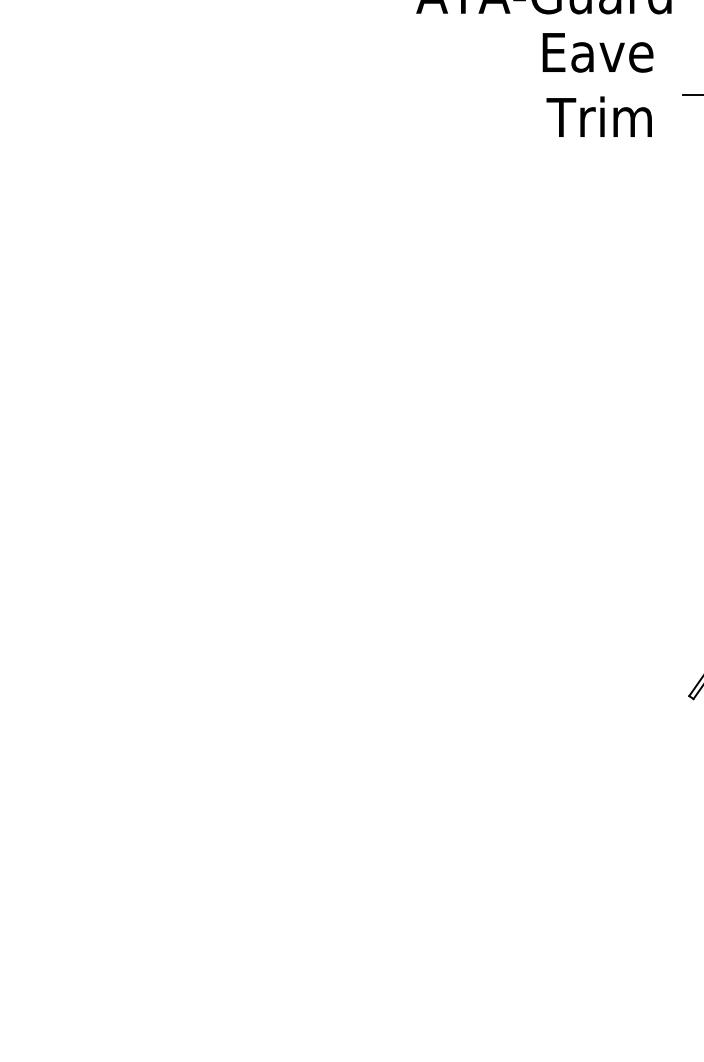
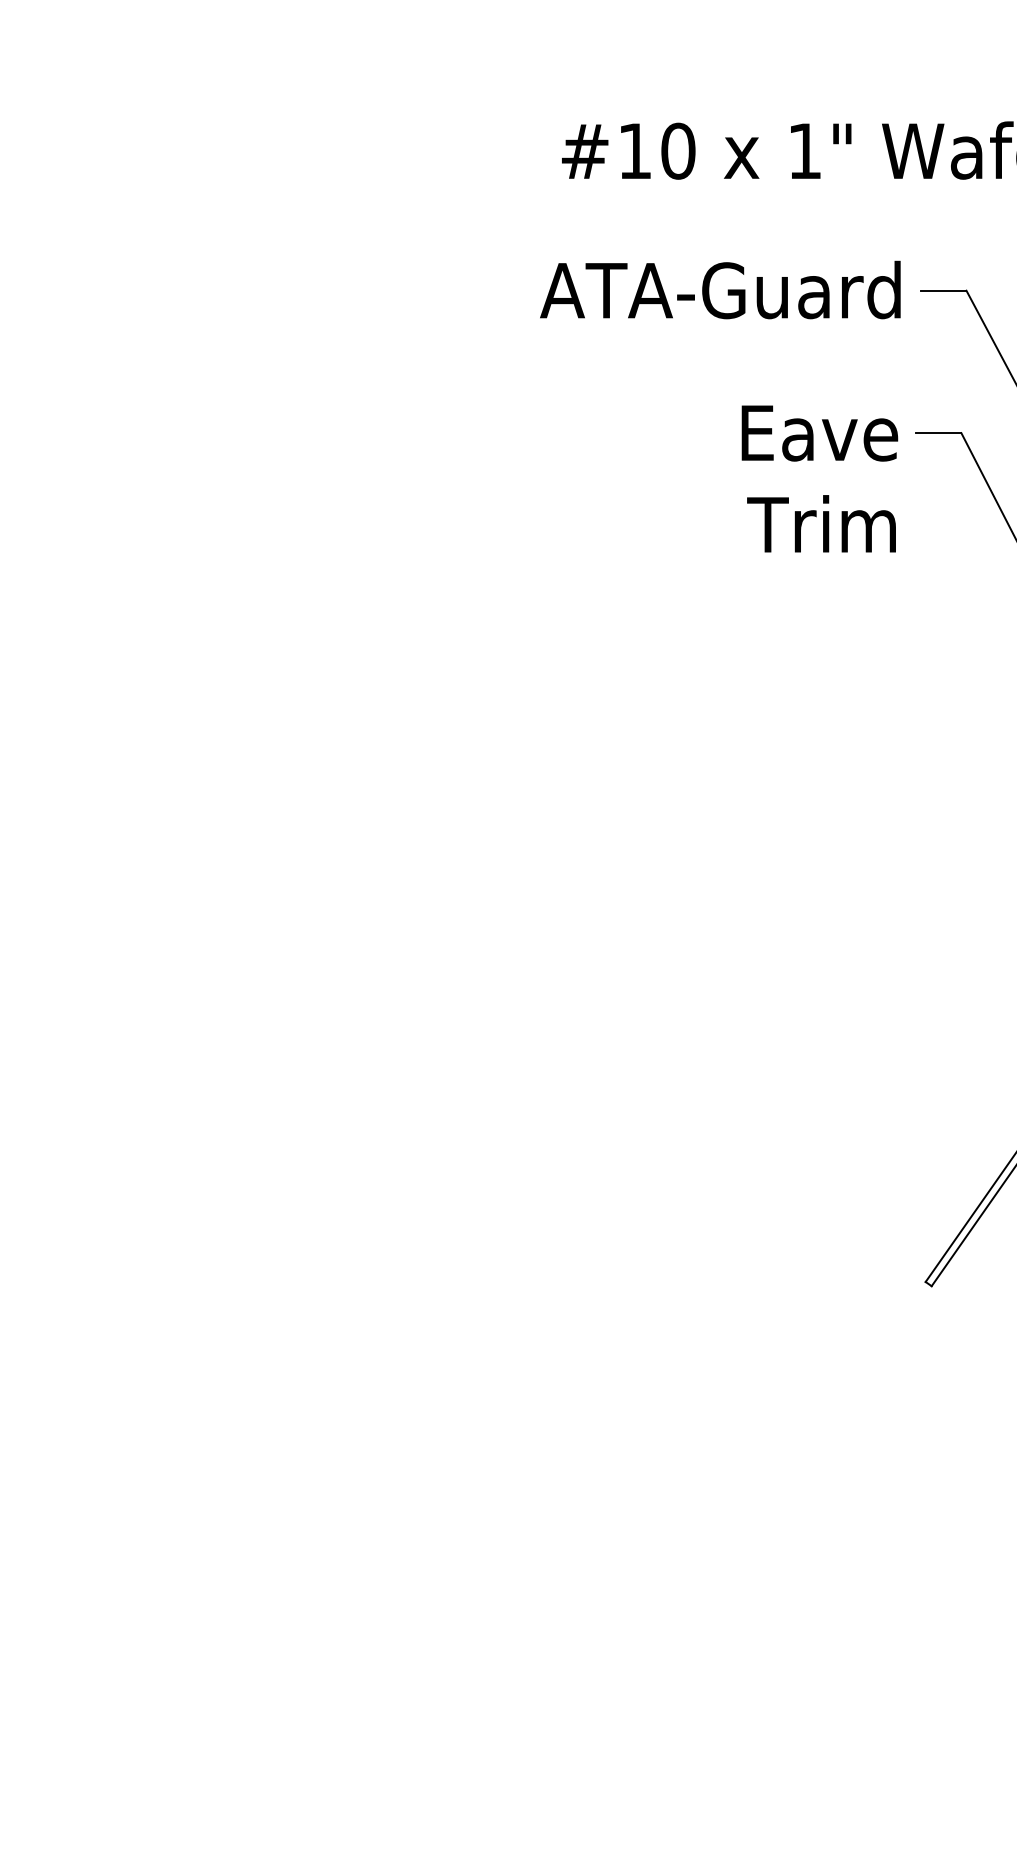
text: (597, 84) -> (819, 478), moved

